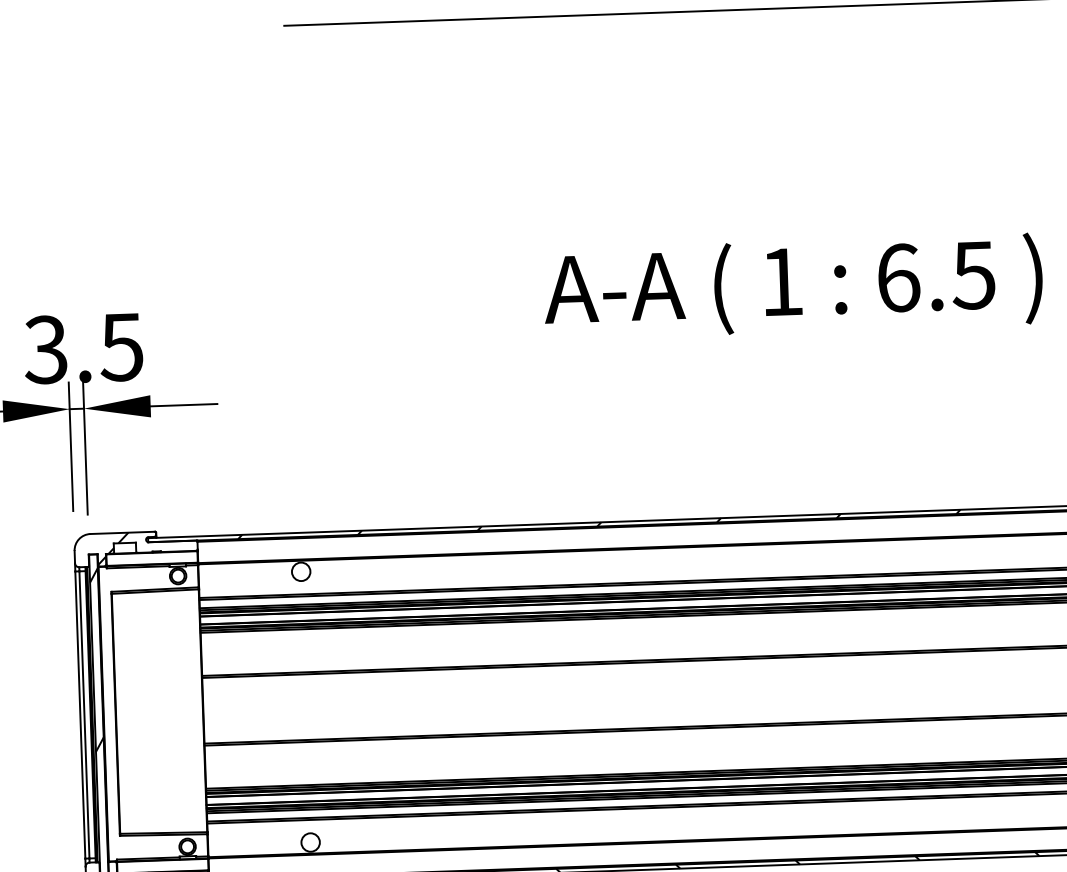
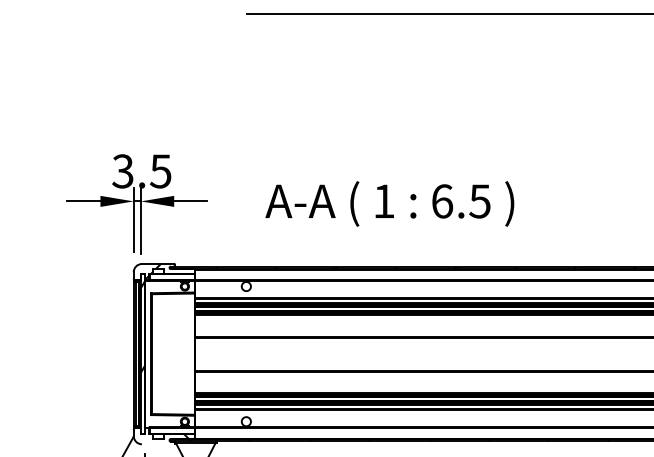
text: (792, 285) -> (389, 203), moved

